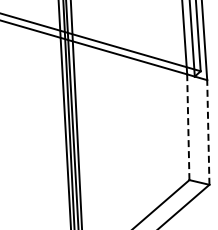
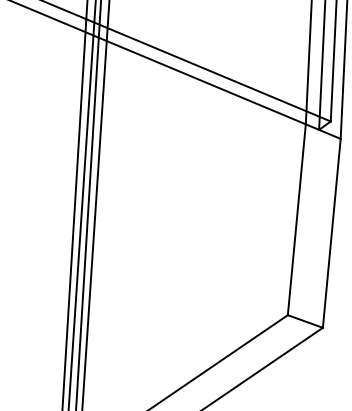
line: (188, 127) -> (297, 220), dashed -> solid
line: (208, 131) -> (332, 231), dashed -> solid

